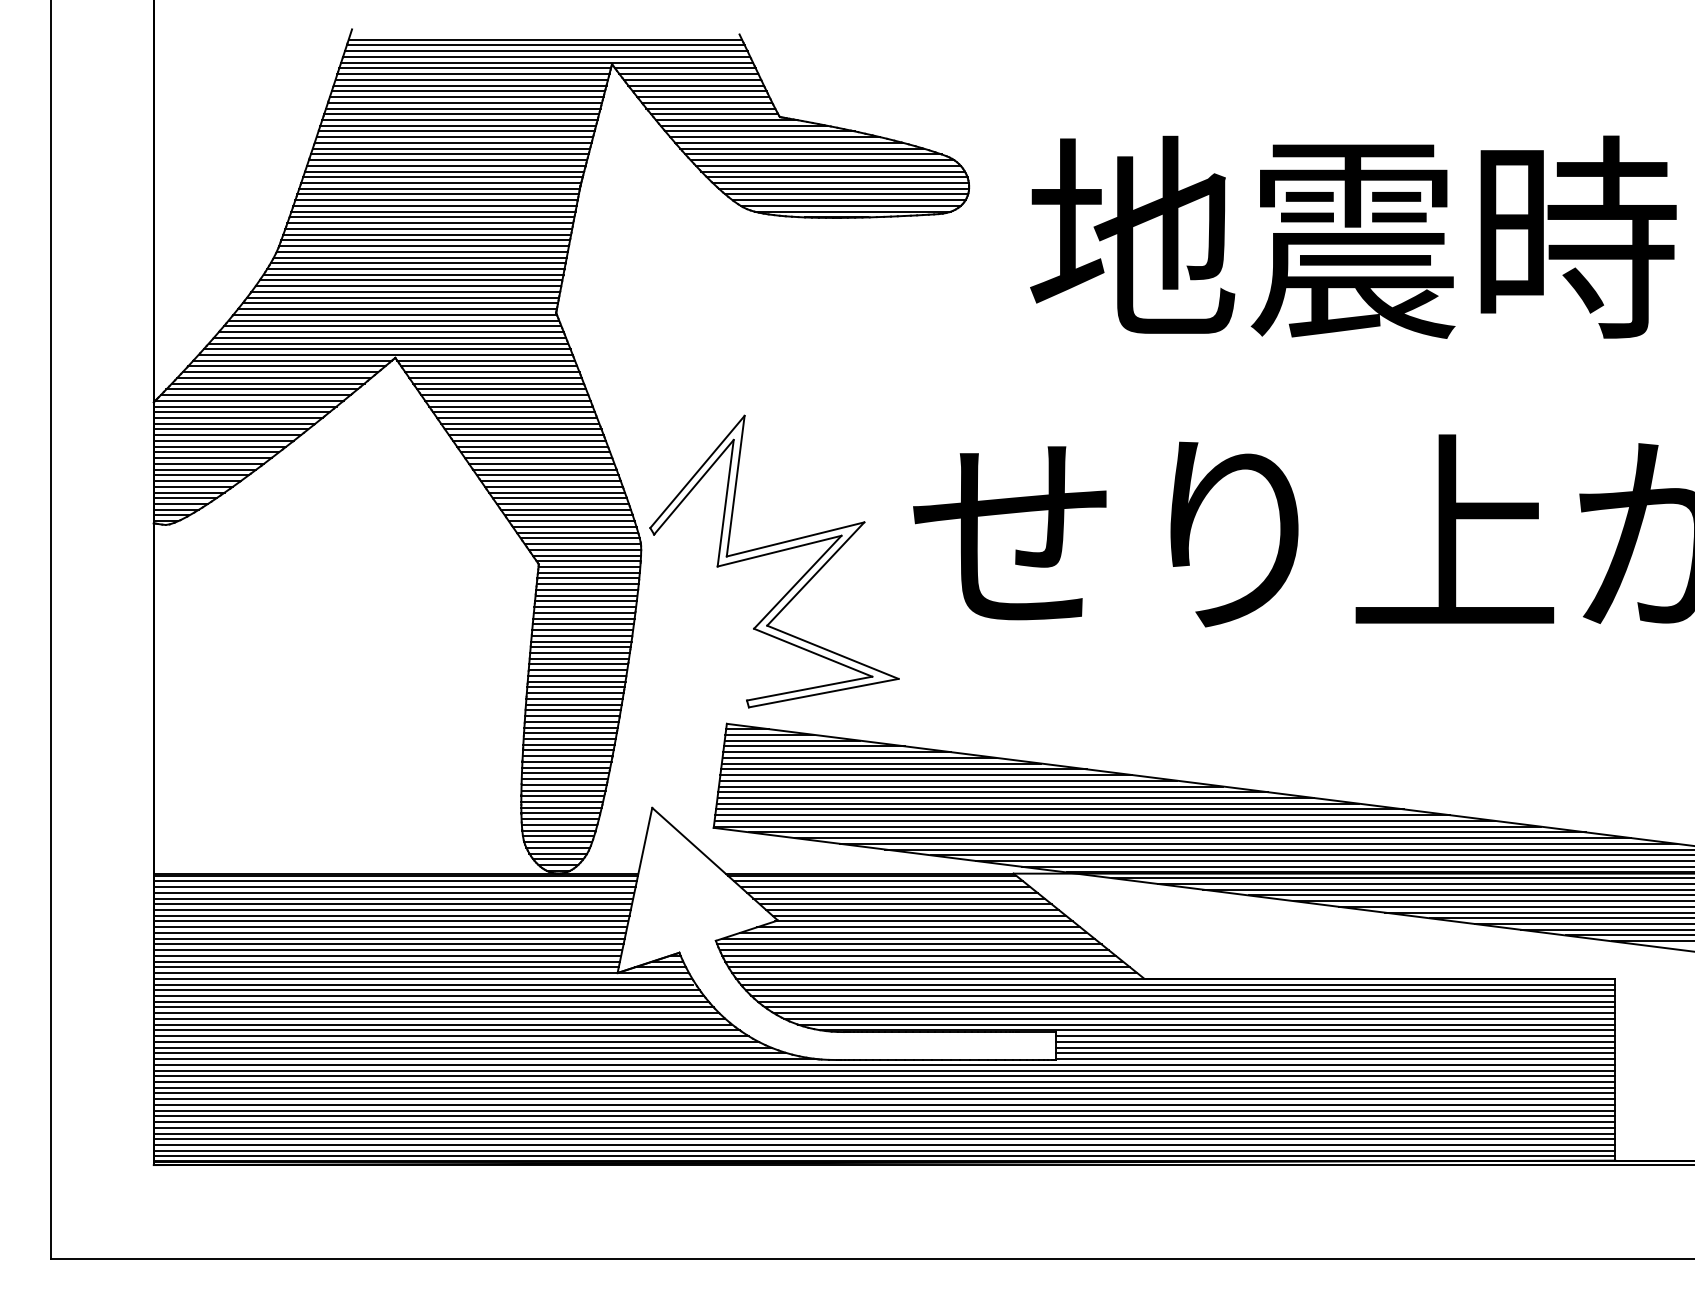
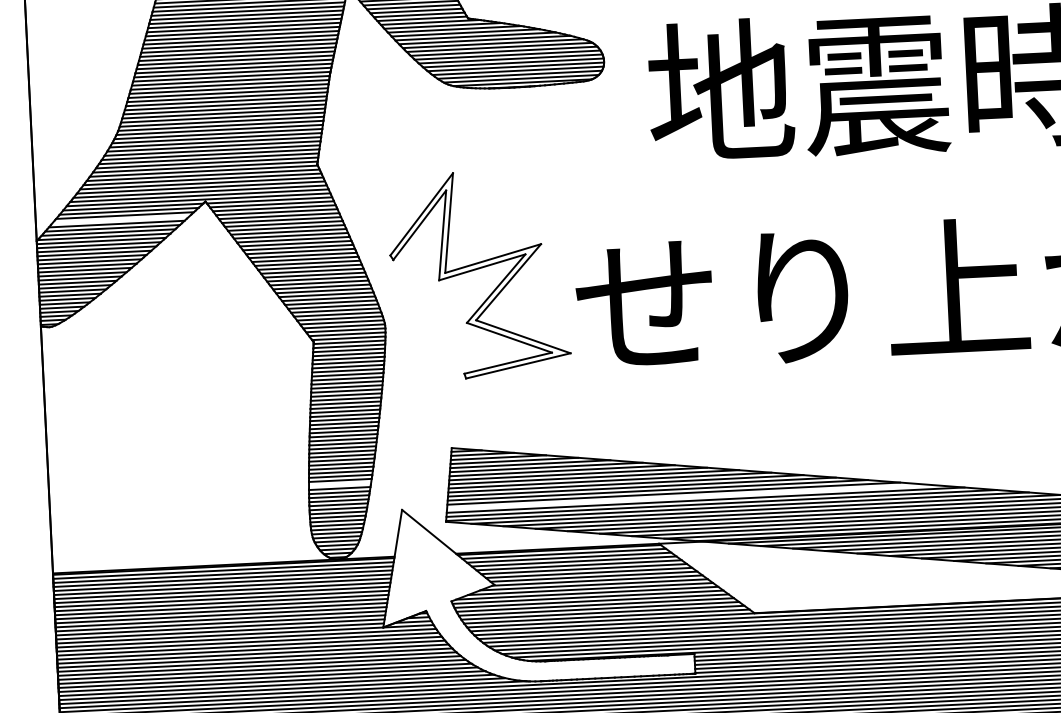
line: (274, 377) -> (120, 219), removed
part: (771, 554) -> (476, 269), moved
line: (566, 767) -> (340, 484), removed
line: (1060, 809) -> (689, 496), removed

